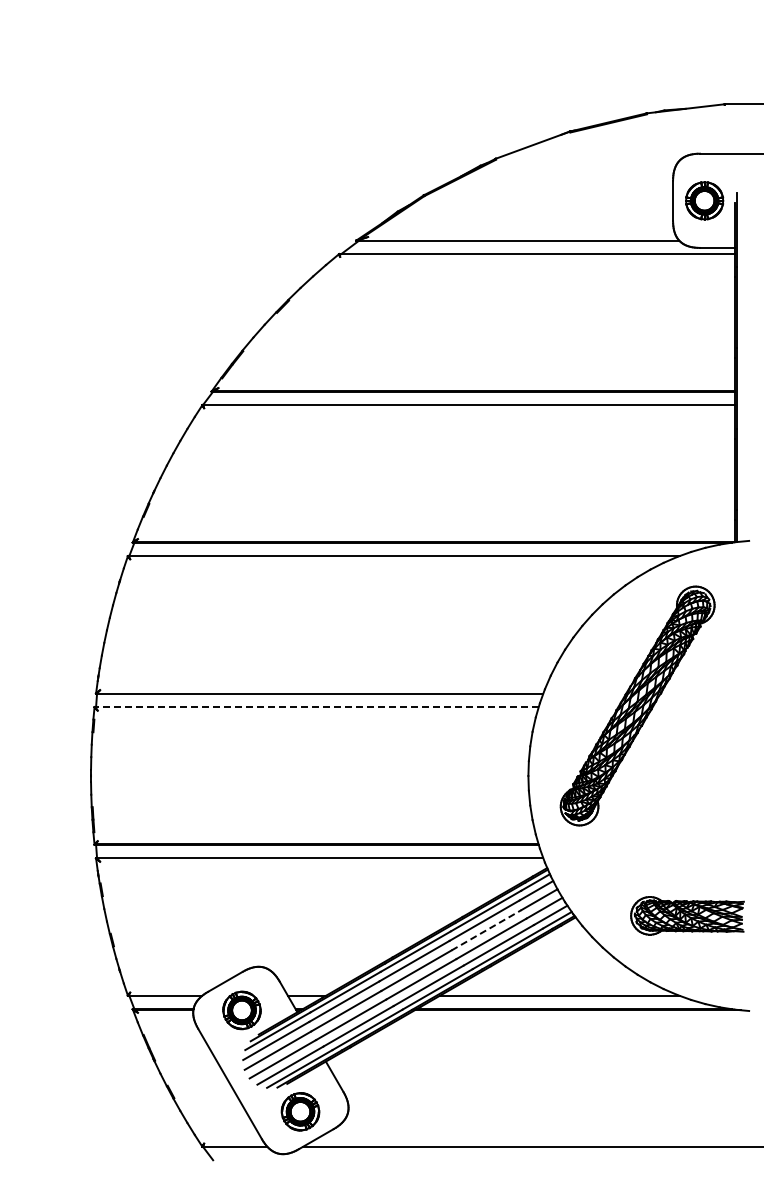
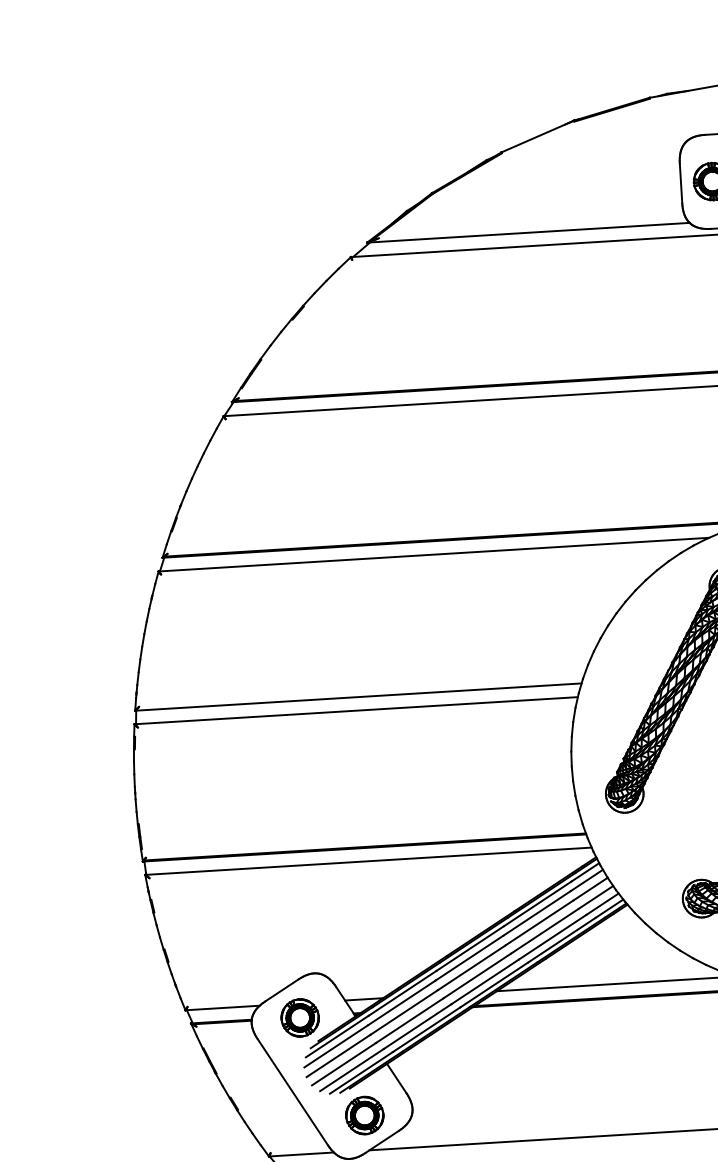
line: (316, 707) -> (356, 711), dashed -> solid
line: (486, 930) -> (539, 923), dashed -> solid

